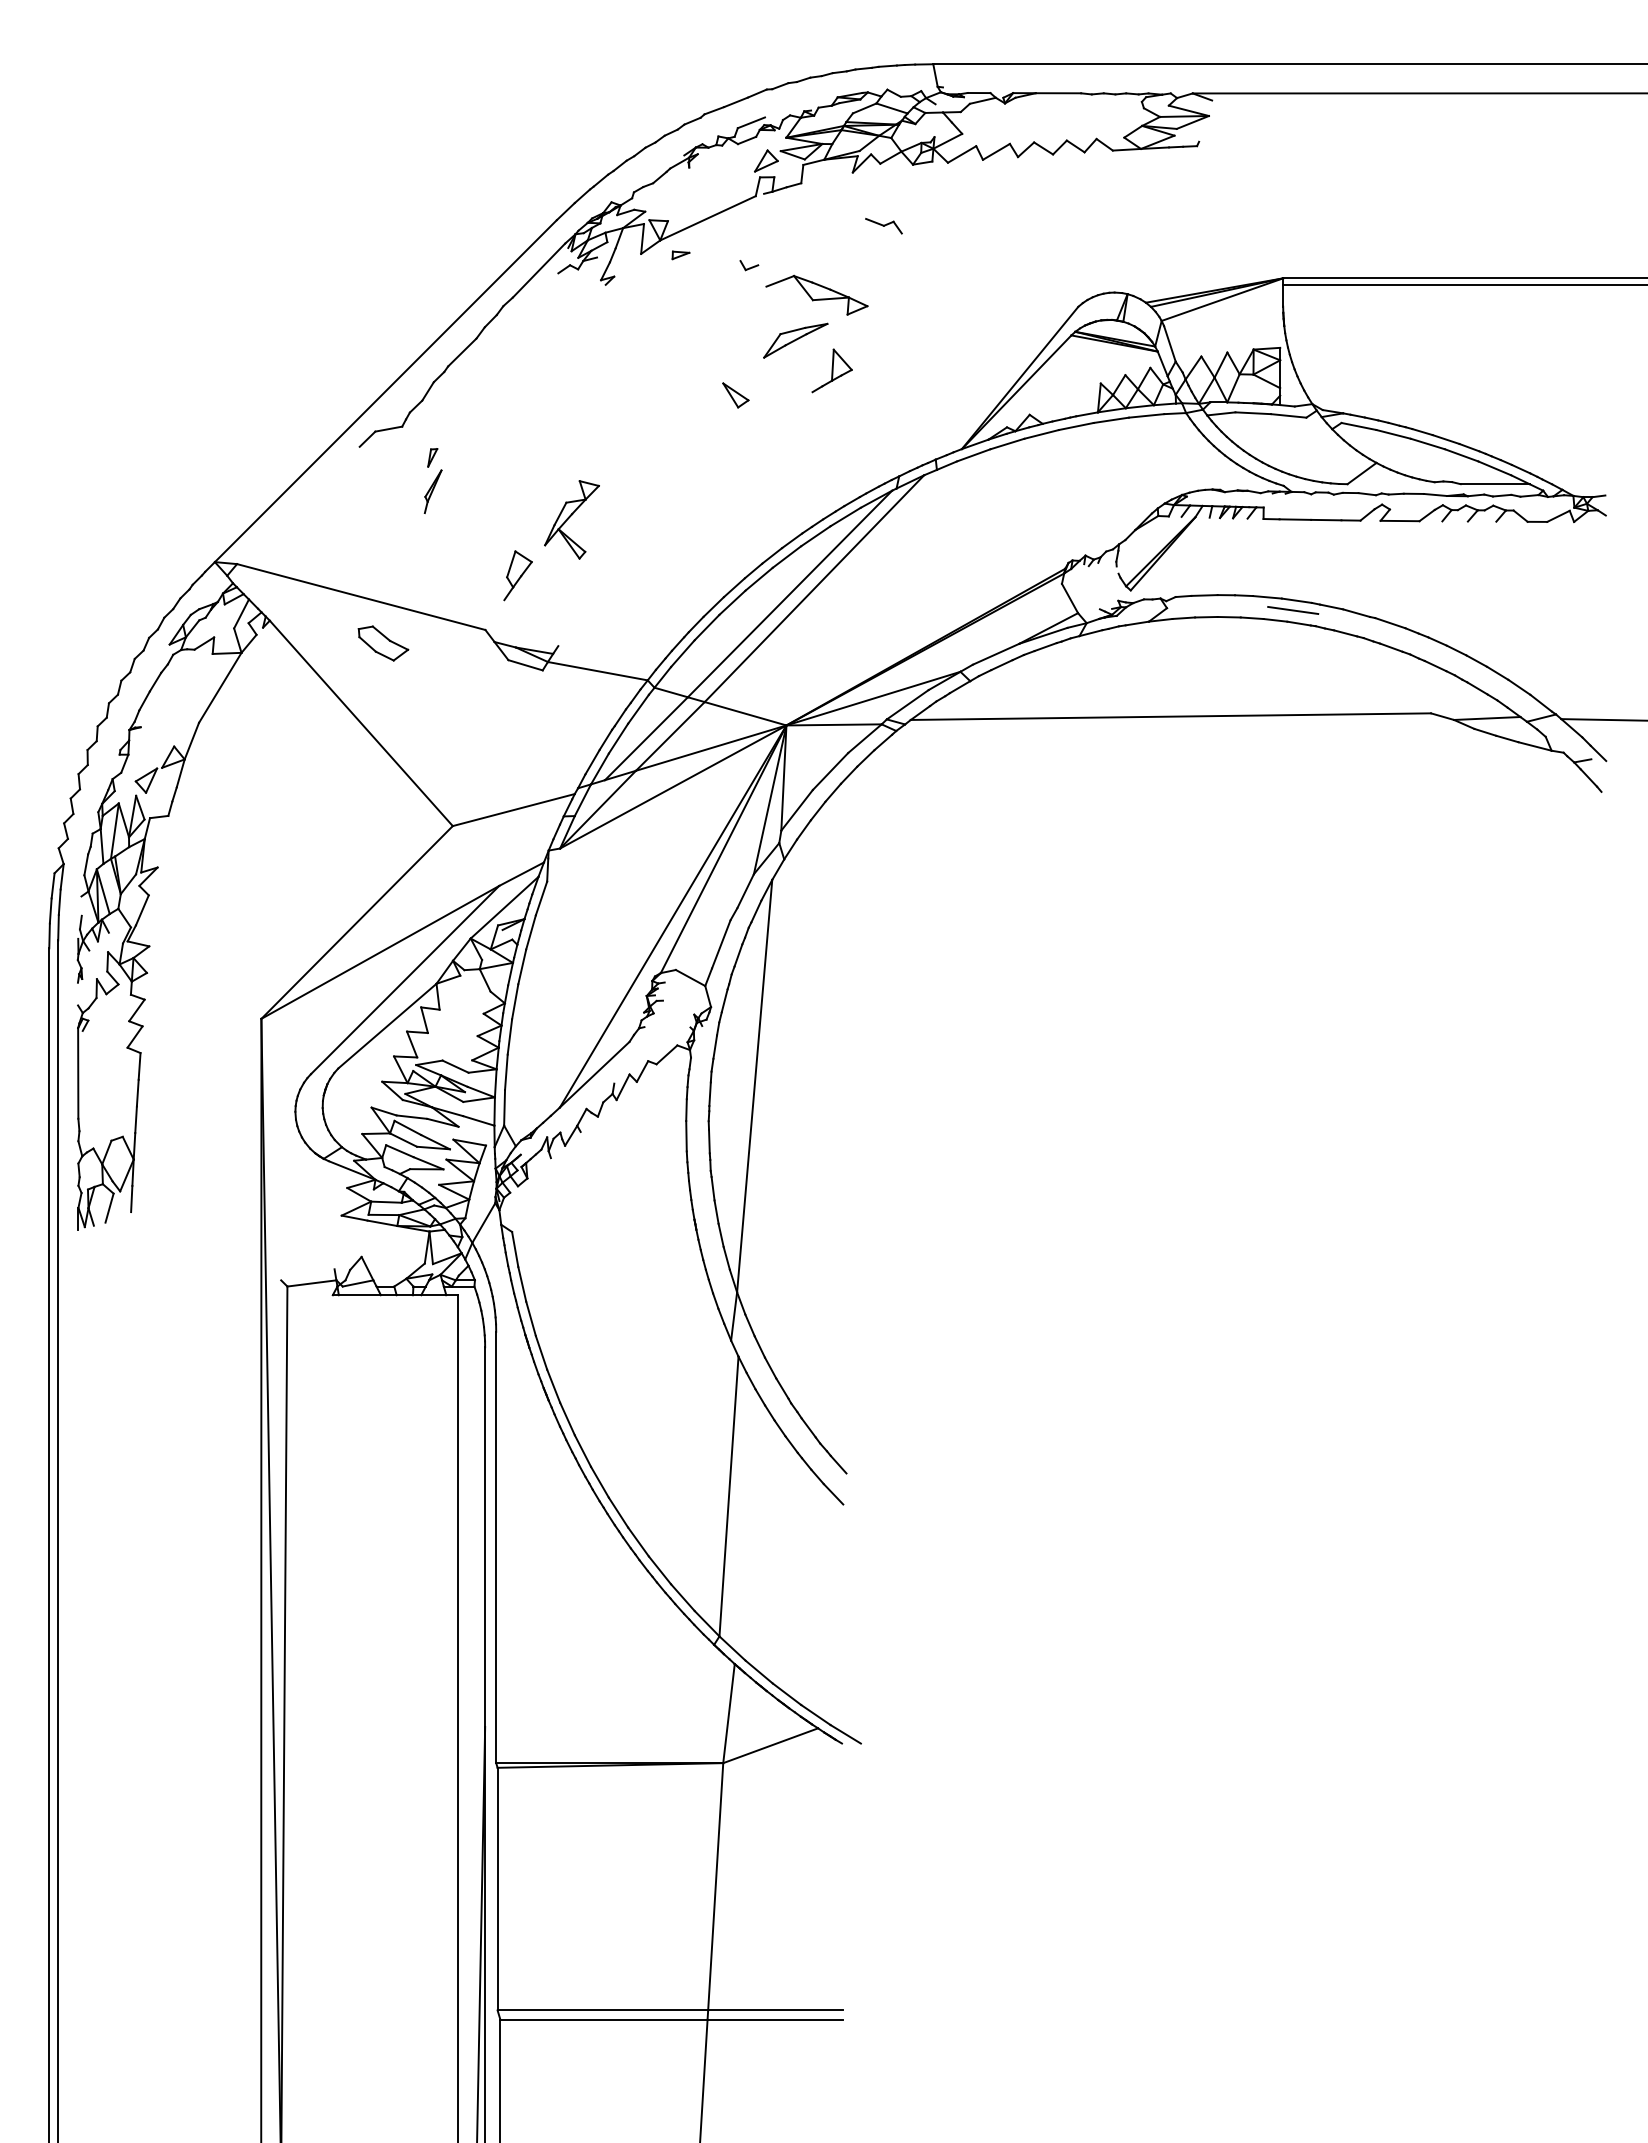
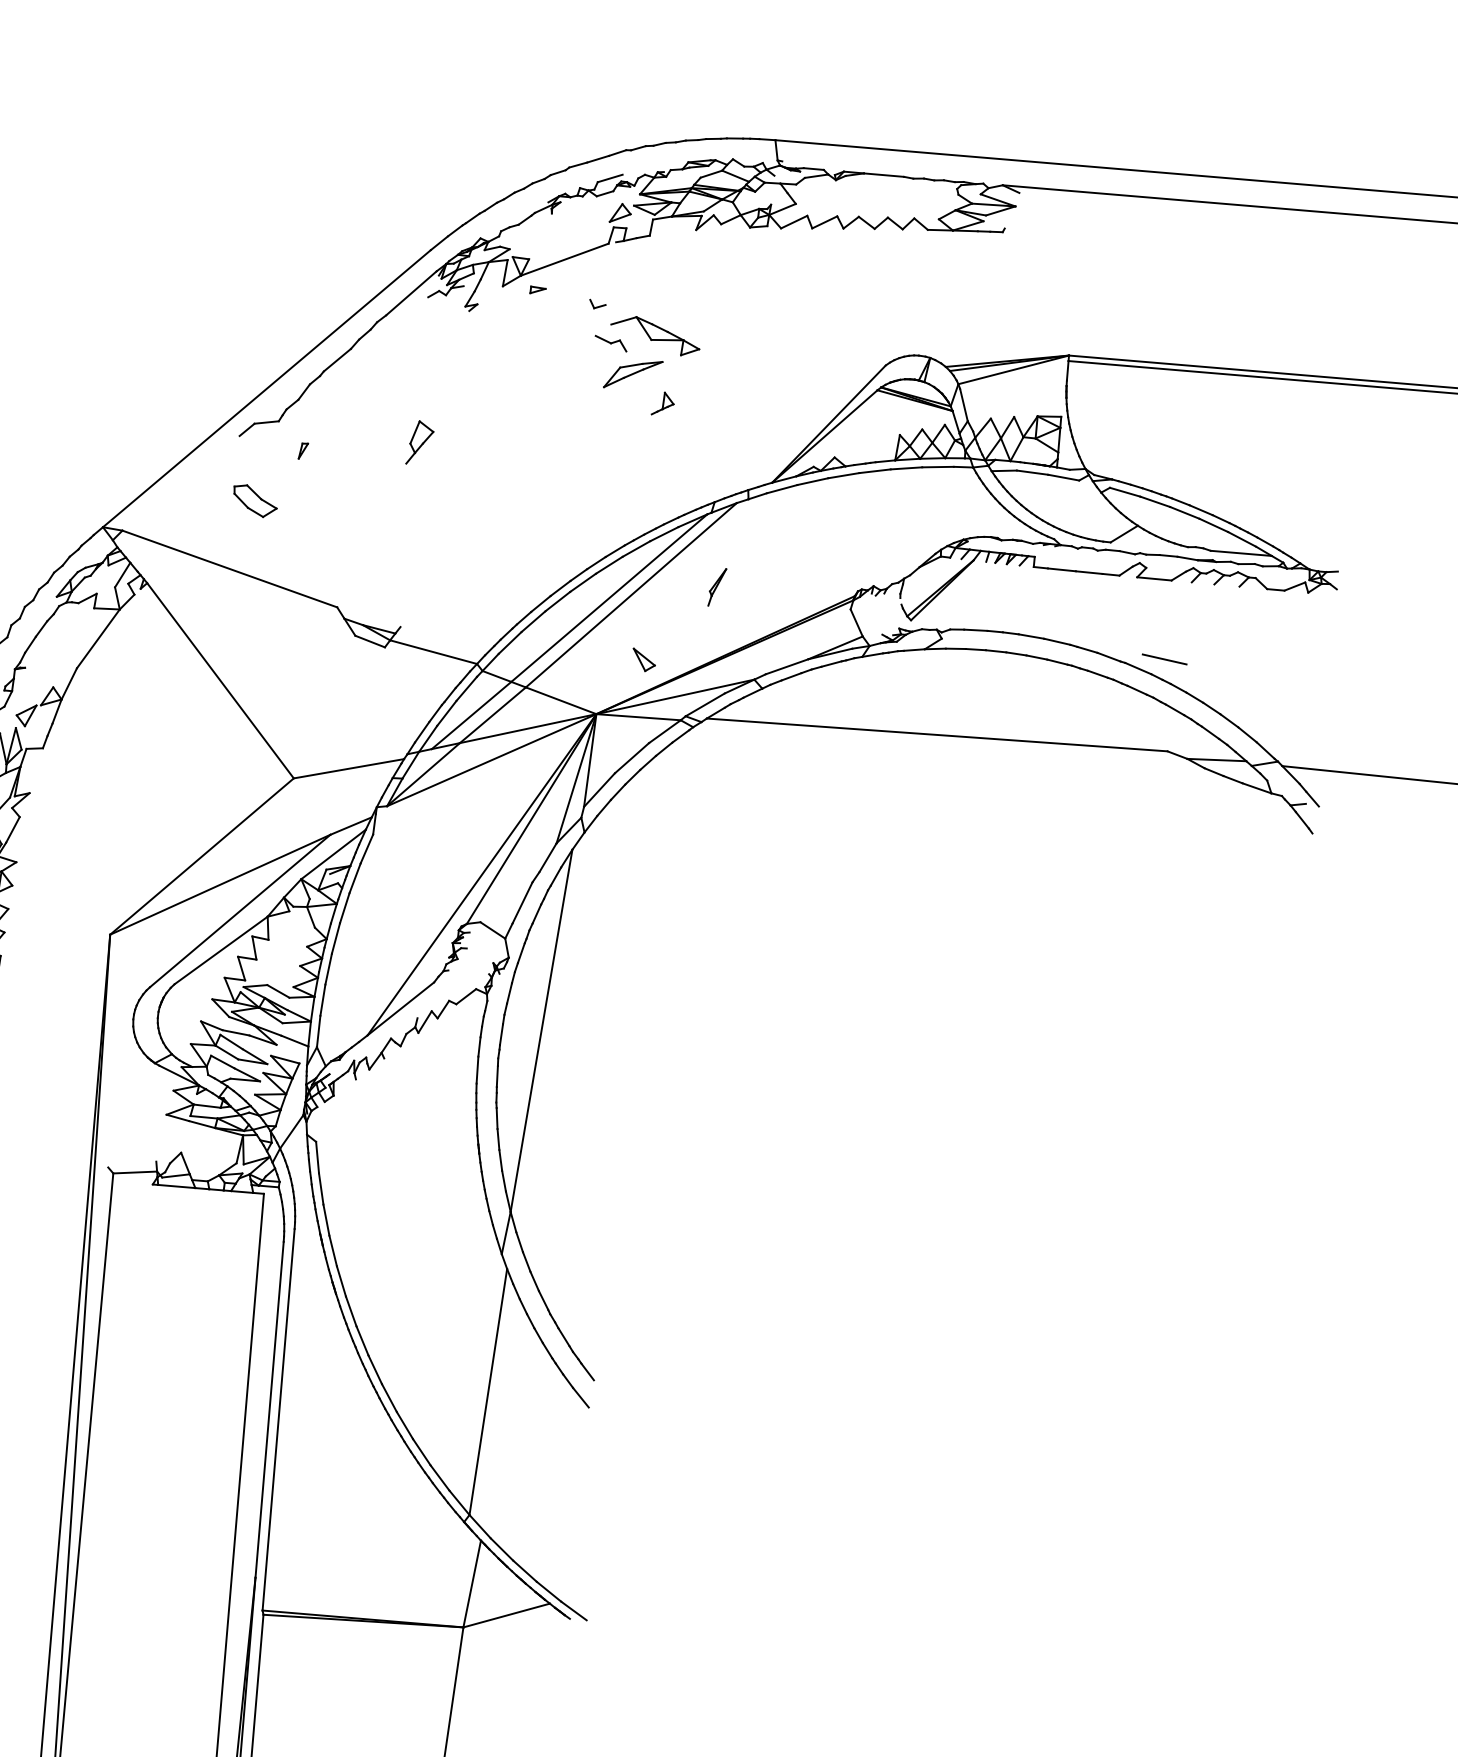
part: (883, 226) -> (610, 343), moved
part: (831, 370) -> (662, 403), size x0.6
part: (735, 395) -> (643, 660), moved
part: (432, 491) -> (716, 587), moved
part: (571, 519) -> (421, 516), removed
part: (517, 575) -> (419, 442), moved
line: (1293, 610) -> (1164, 659), moved
part: (383, 643) -> (255, 501), moved

